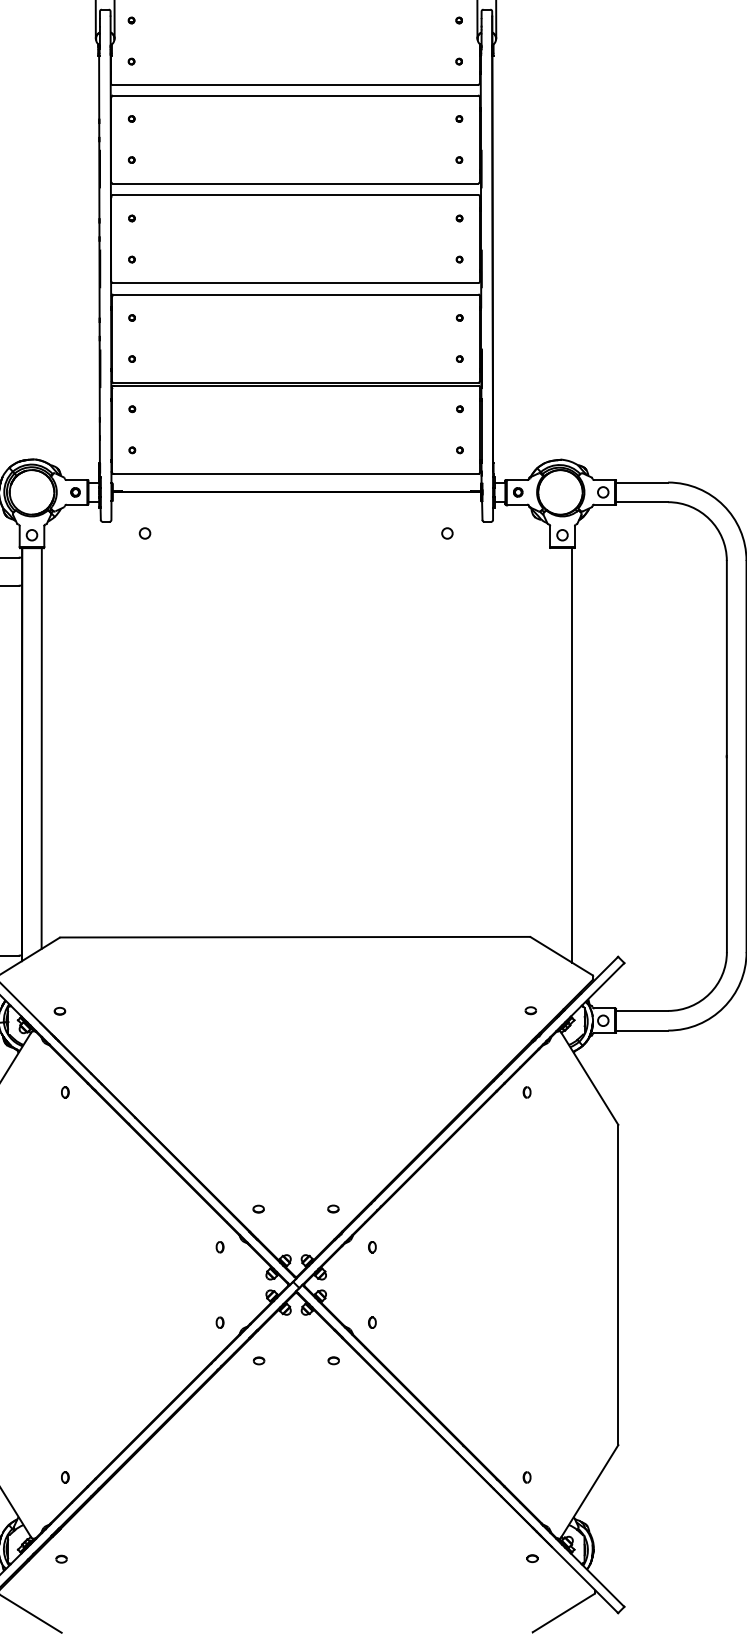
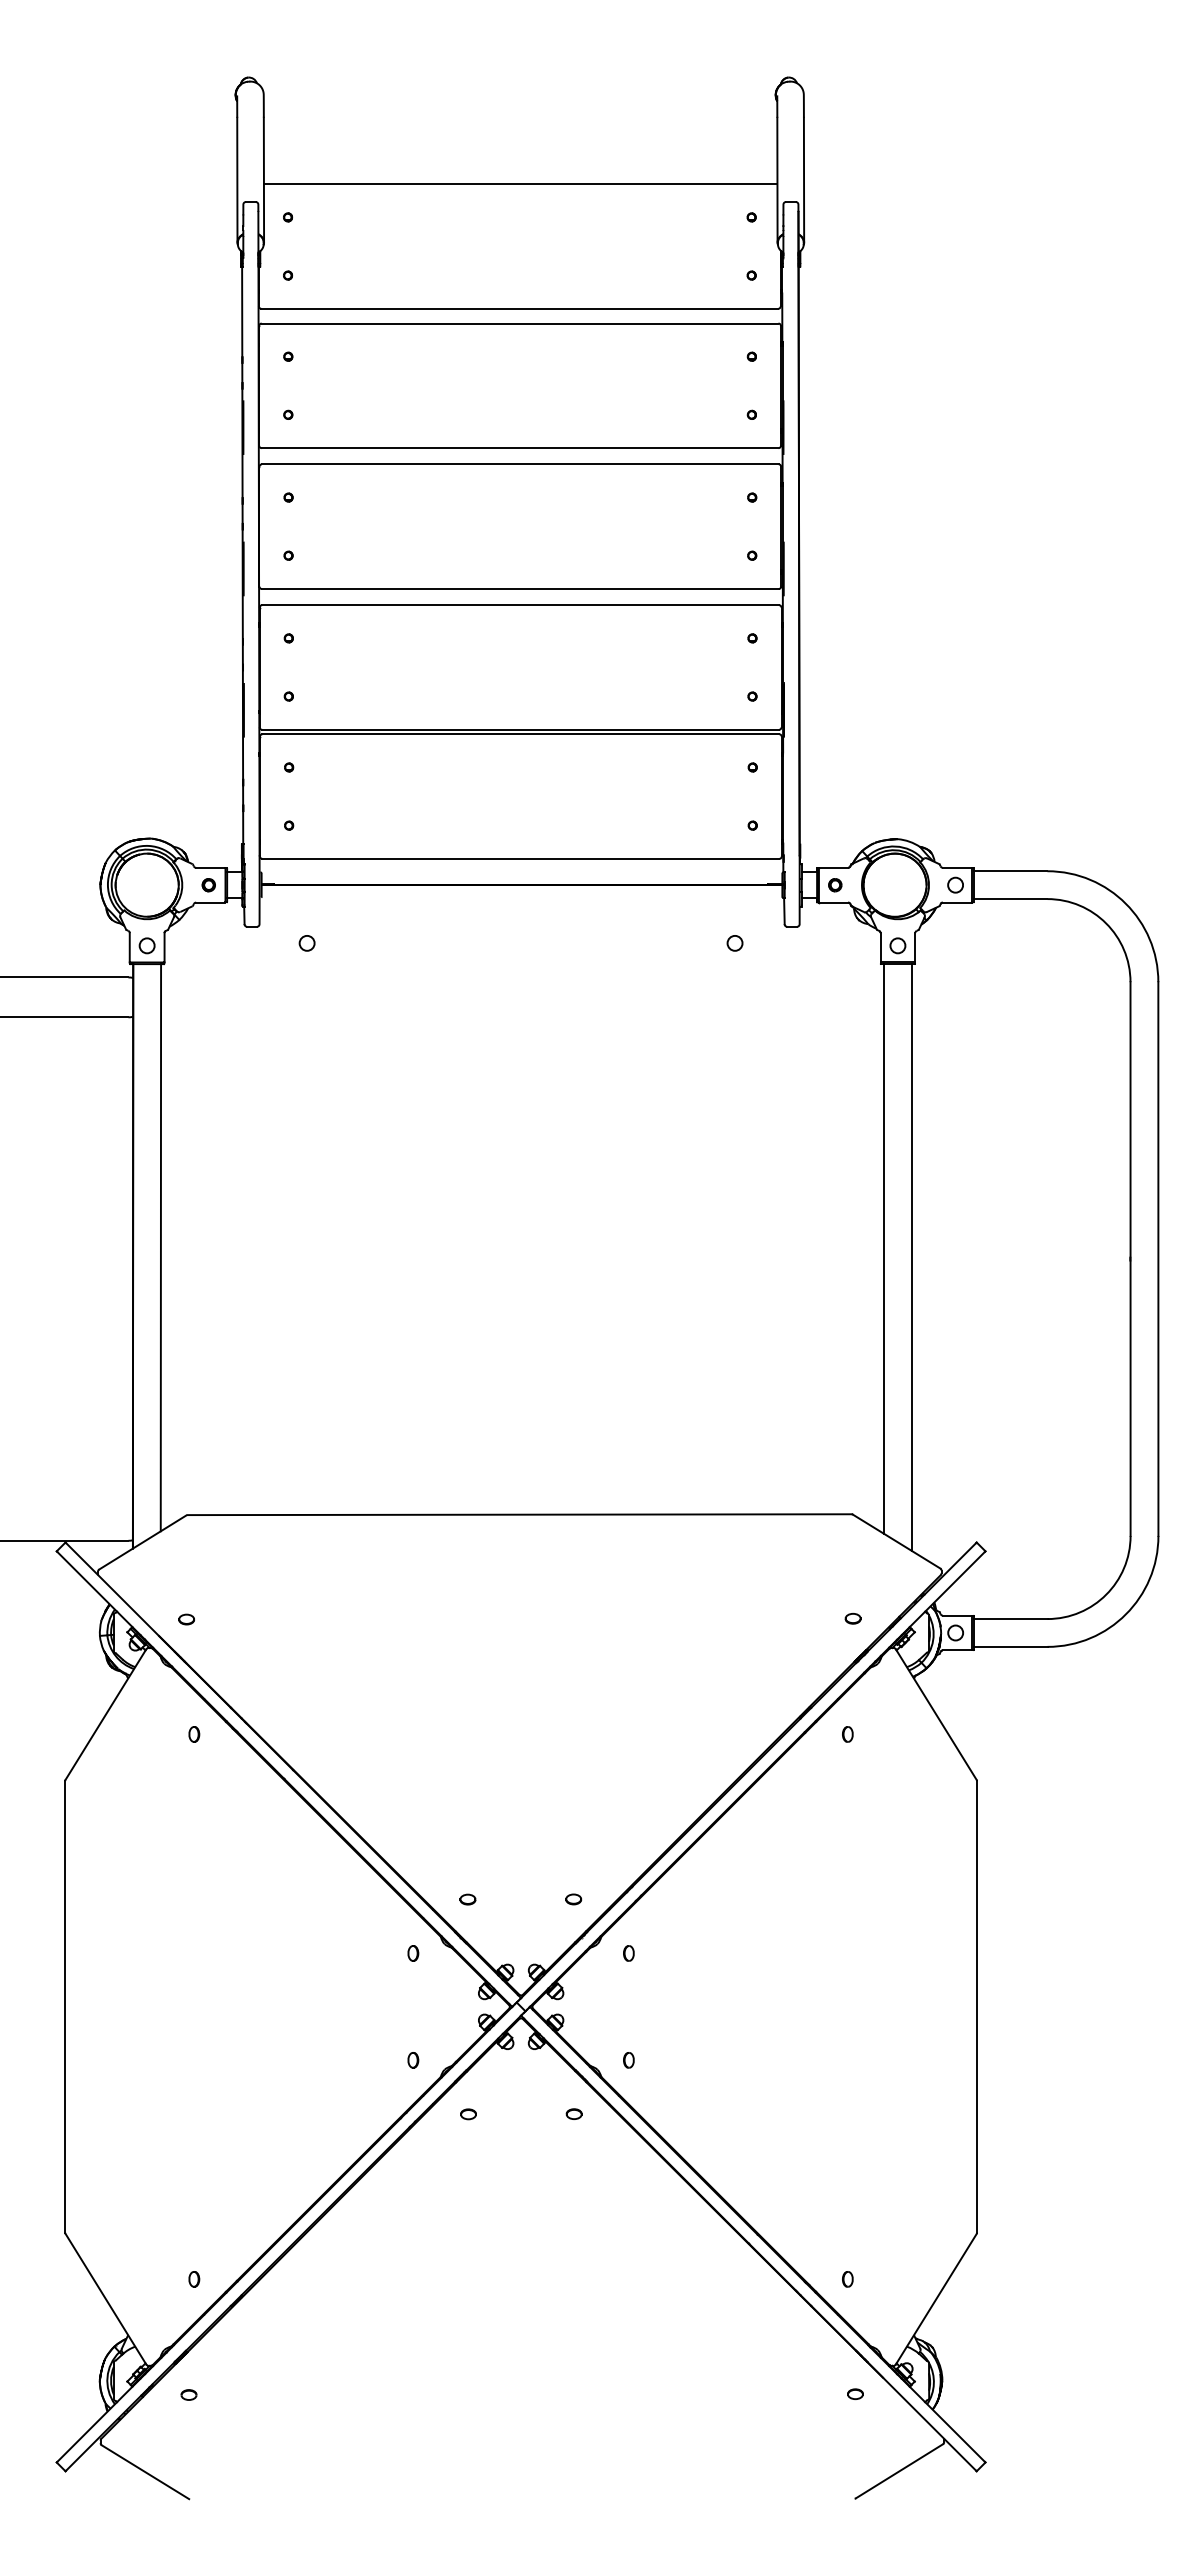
line: (552, 749) -> (883, 1248), added

